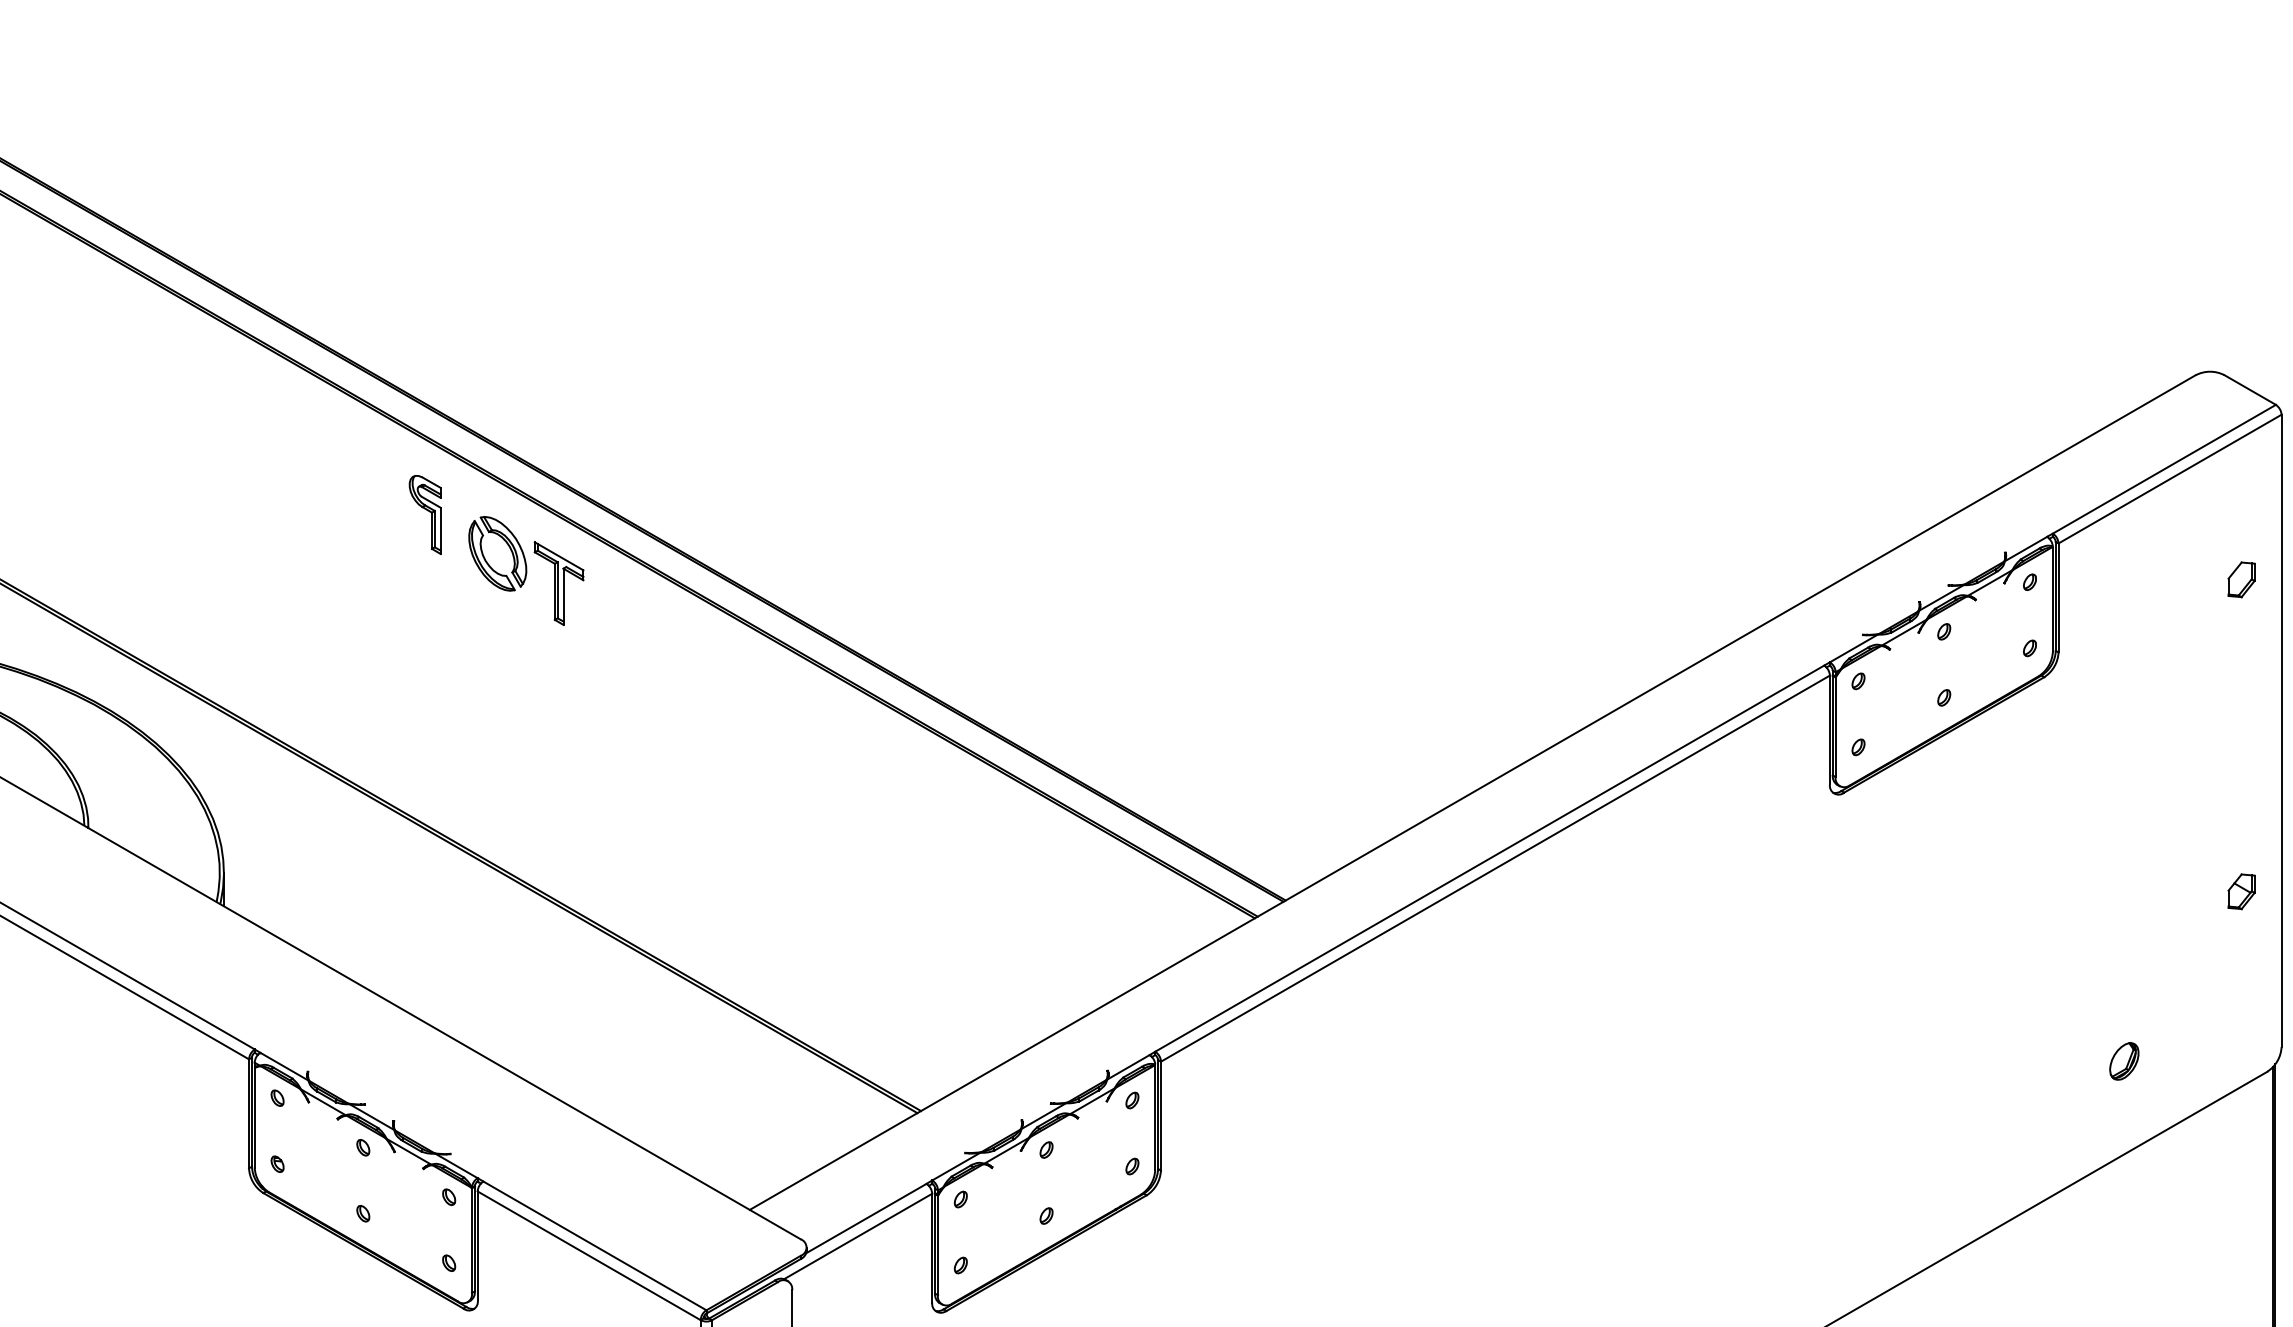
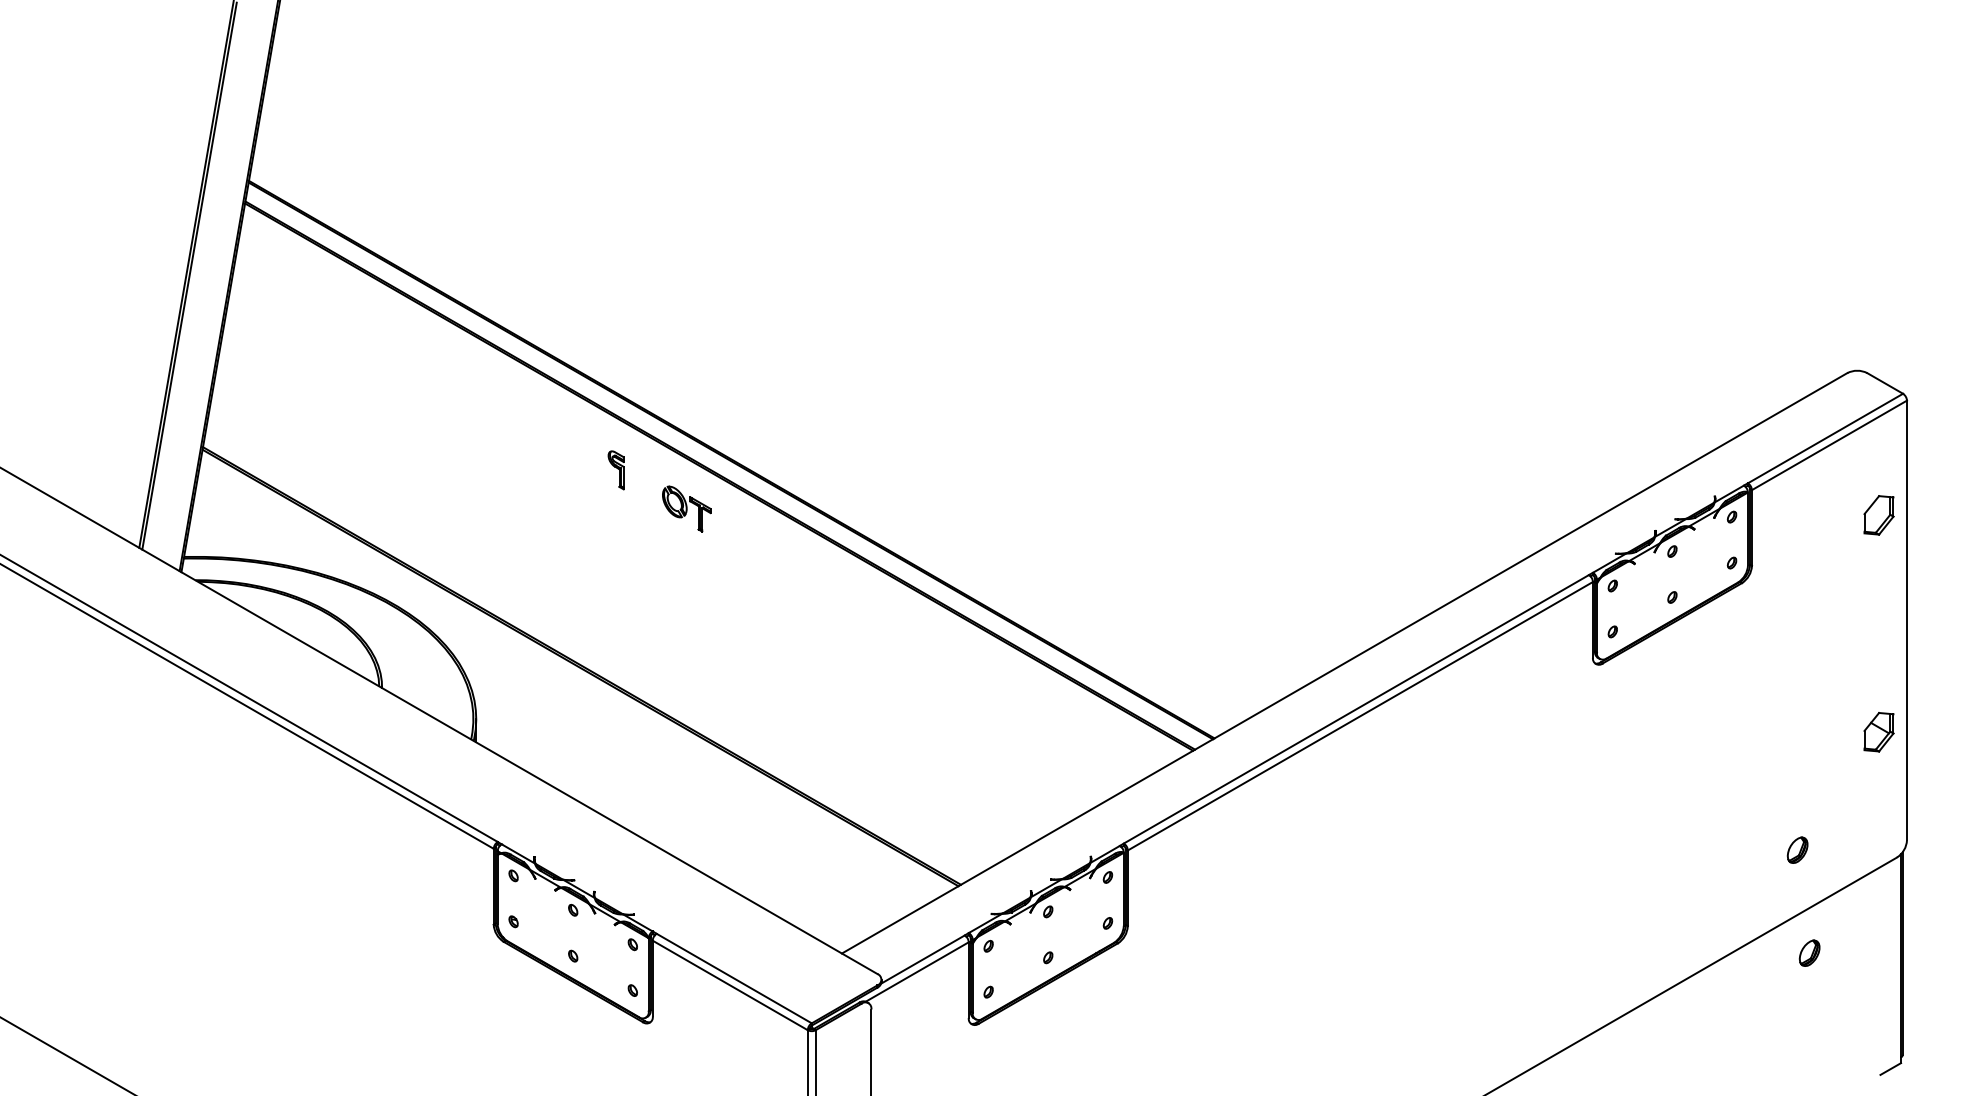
part: (424, 515) -> (615, 470), size x0.7
part: (526, 569) -> (686, 508), size x0.6
part: (2242, 579) -> (1879, 515), size x1.6
part: (2242, 892) -> (1879, 732), size x1.6
part: (2141, 1208) -> (1809, 952), added

